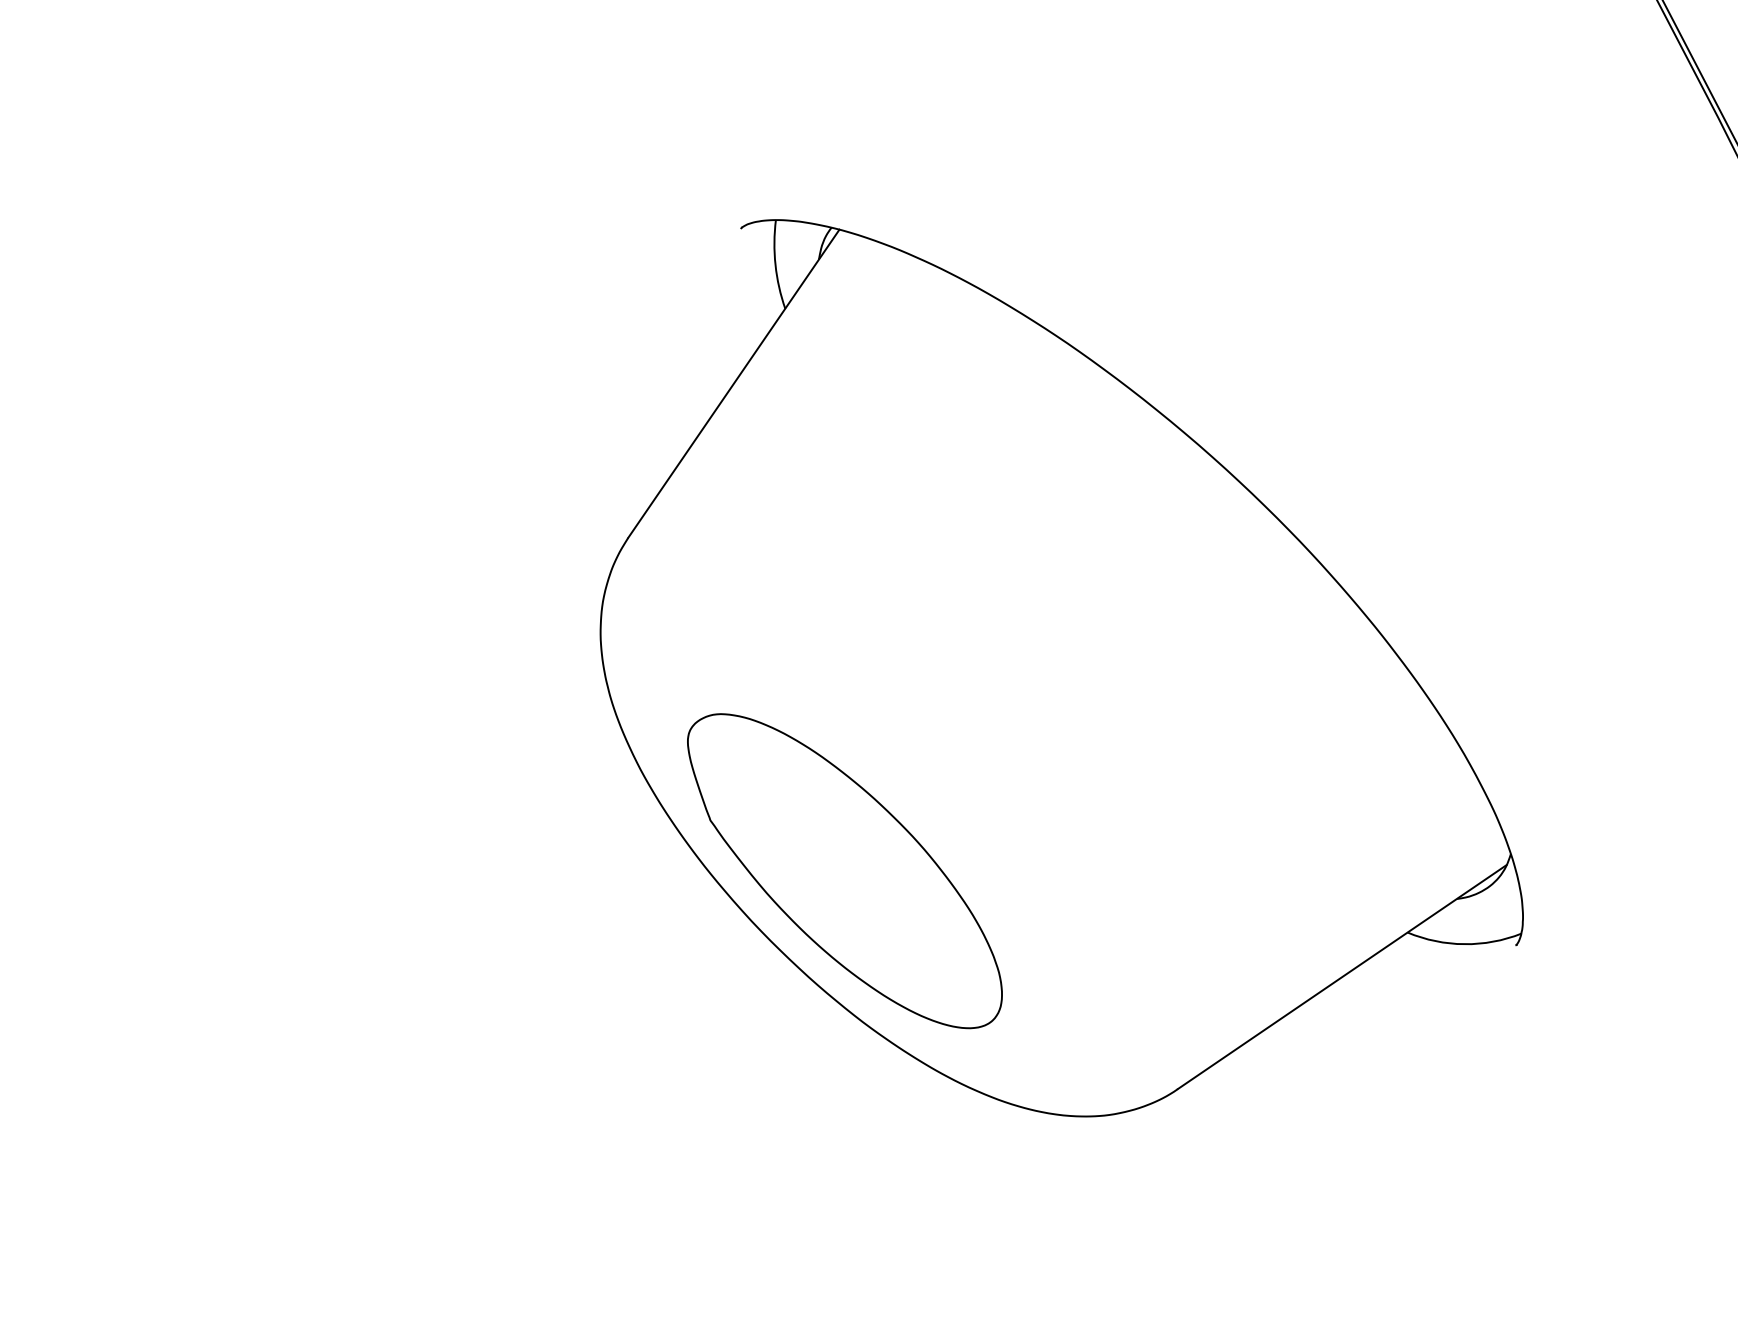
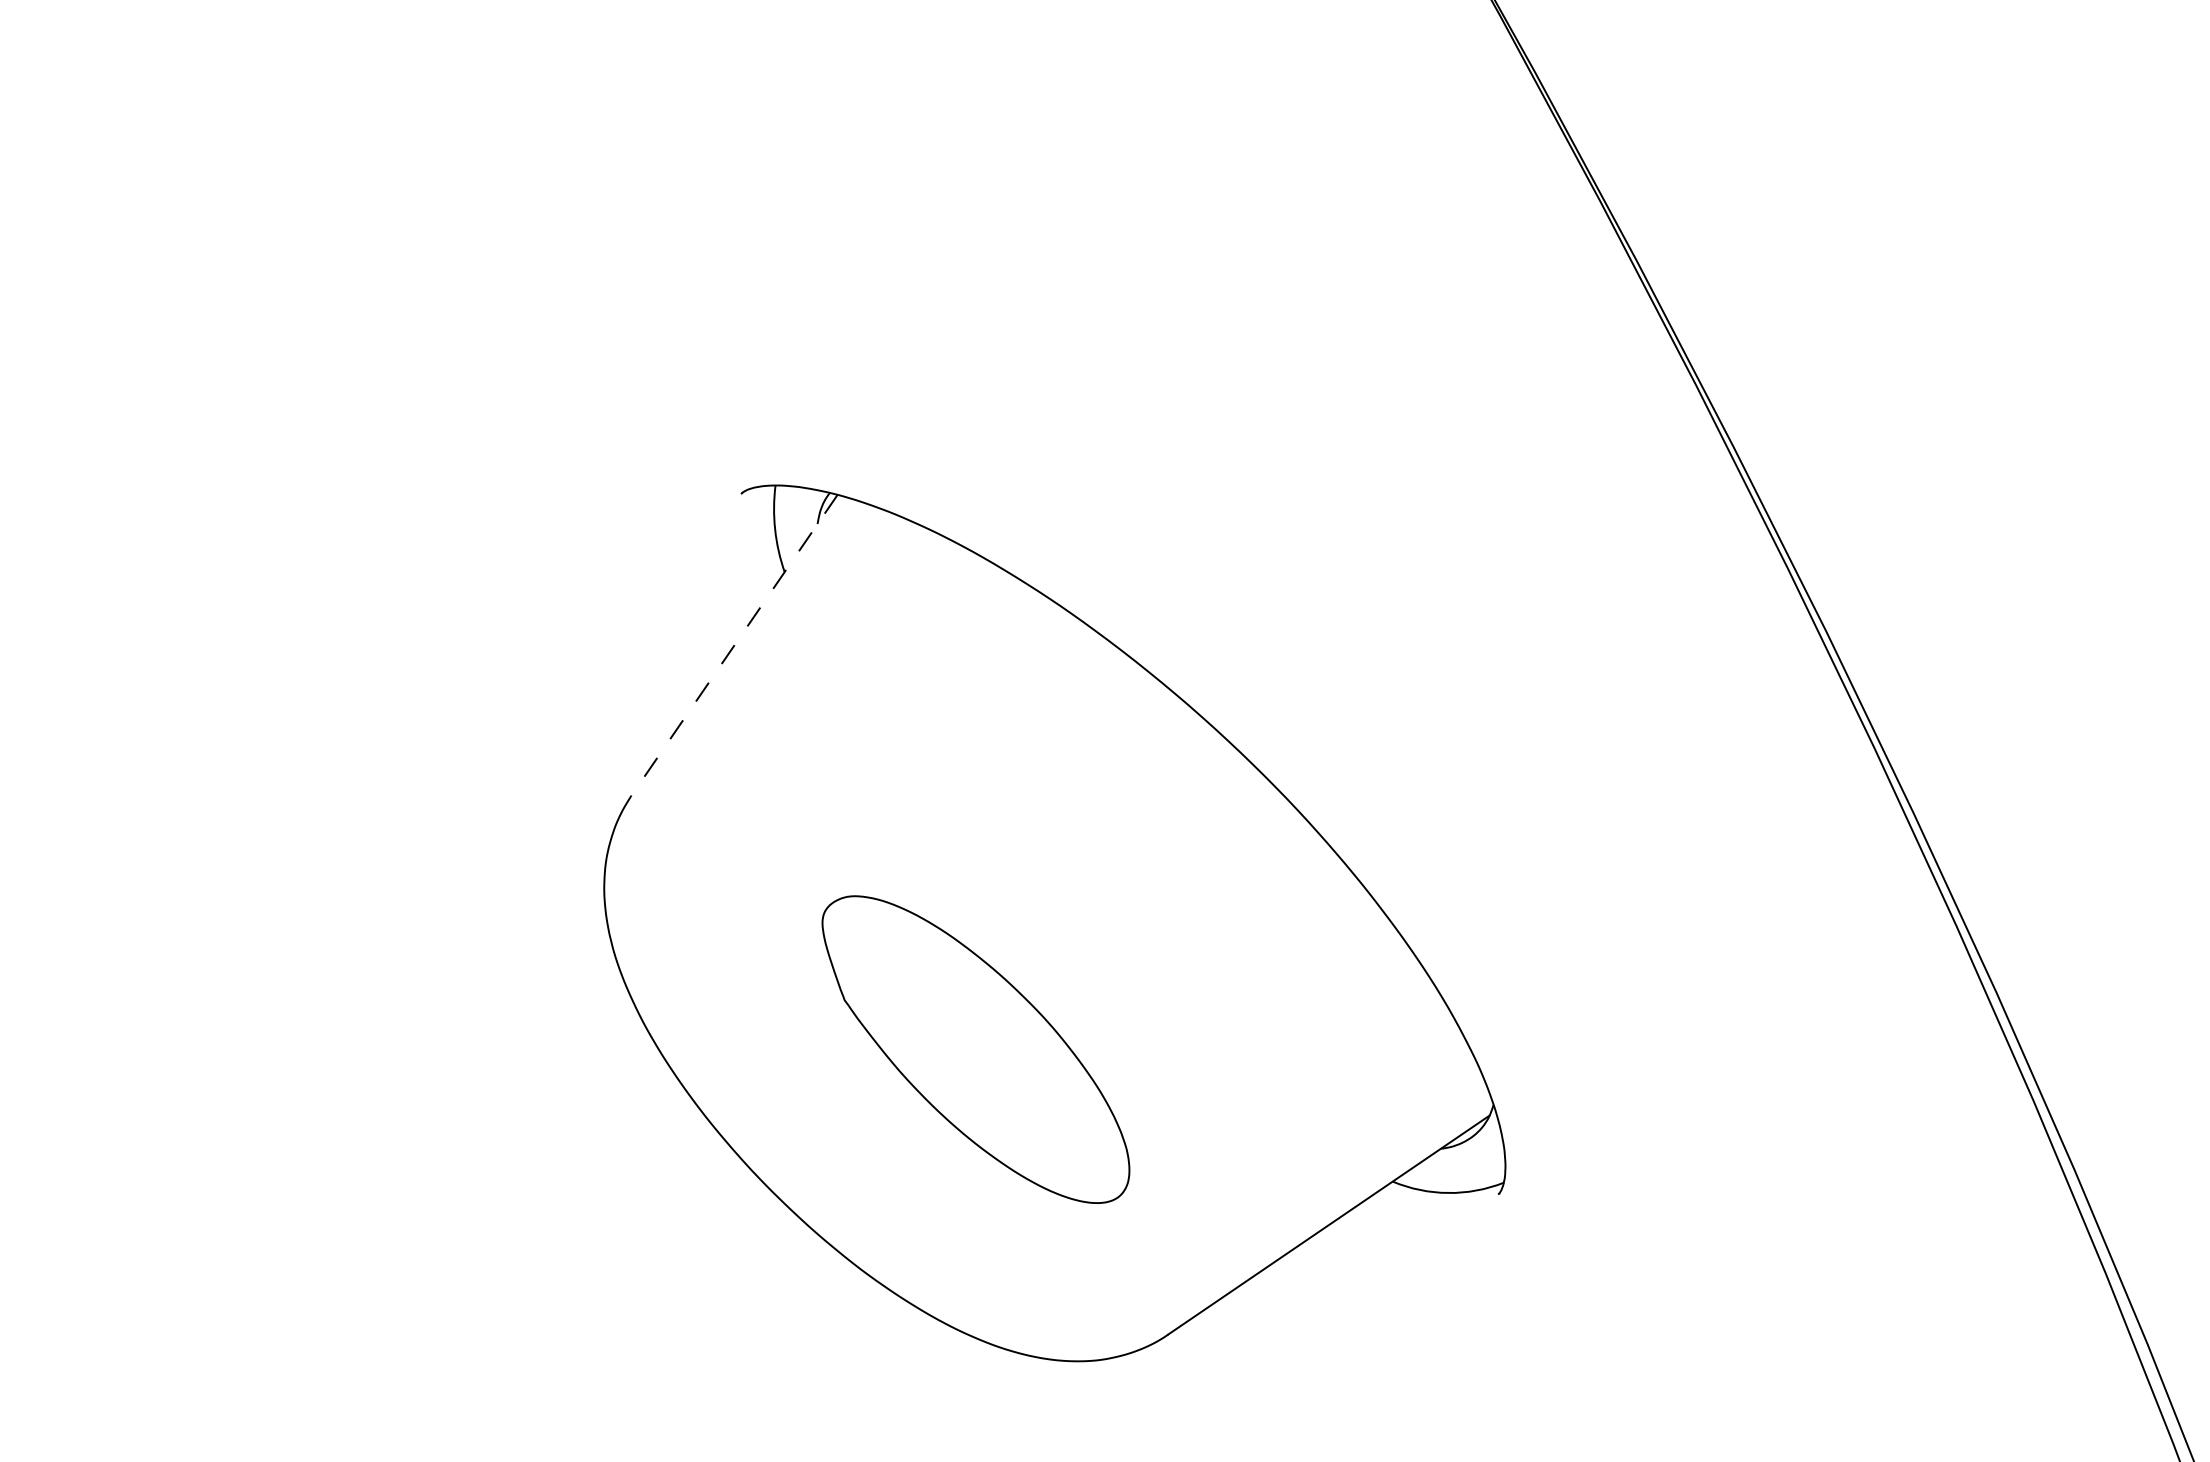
line: (733, 383) -> (734, 645), solid -> dashed
part: (844, 871) -> (975, 1049), moved

